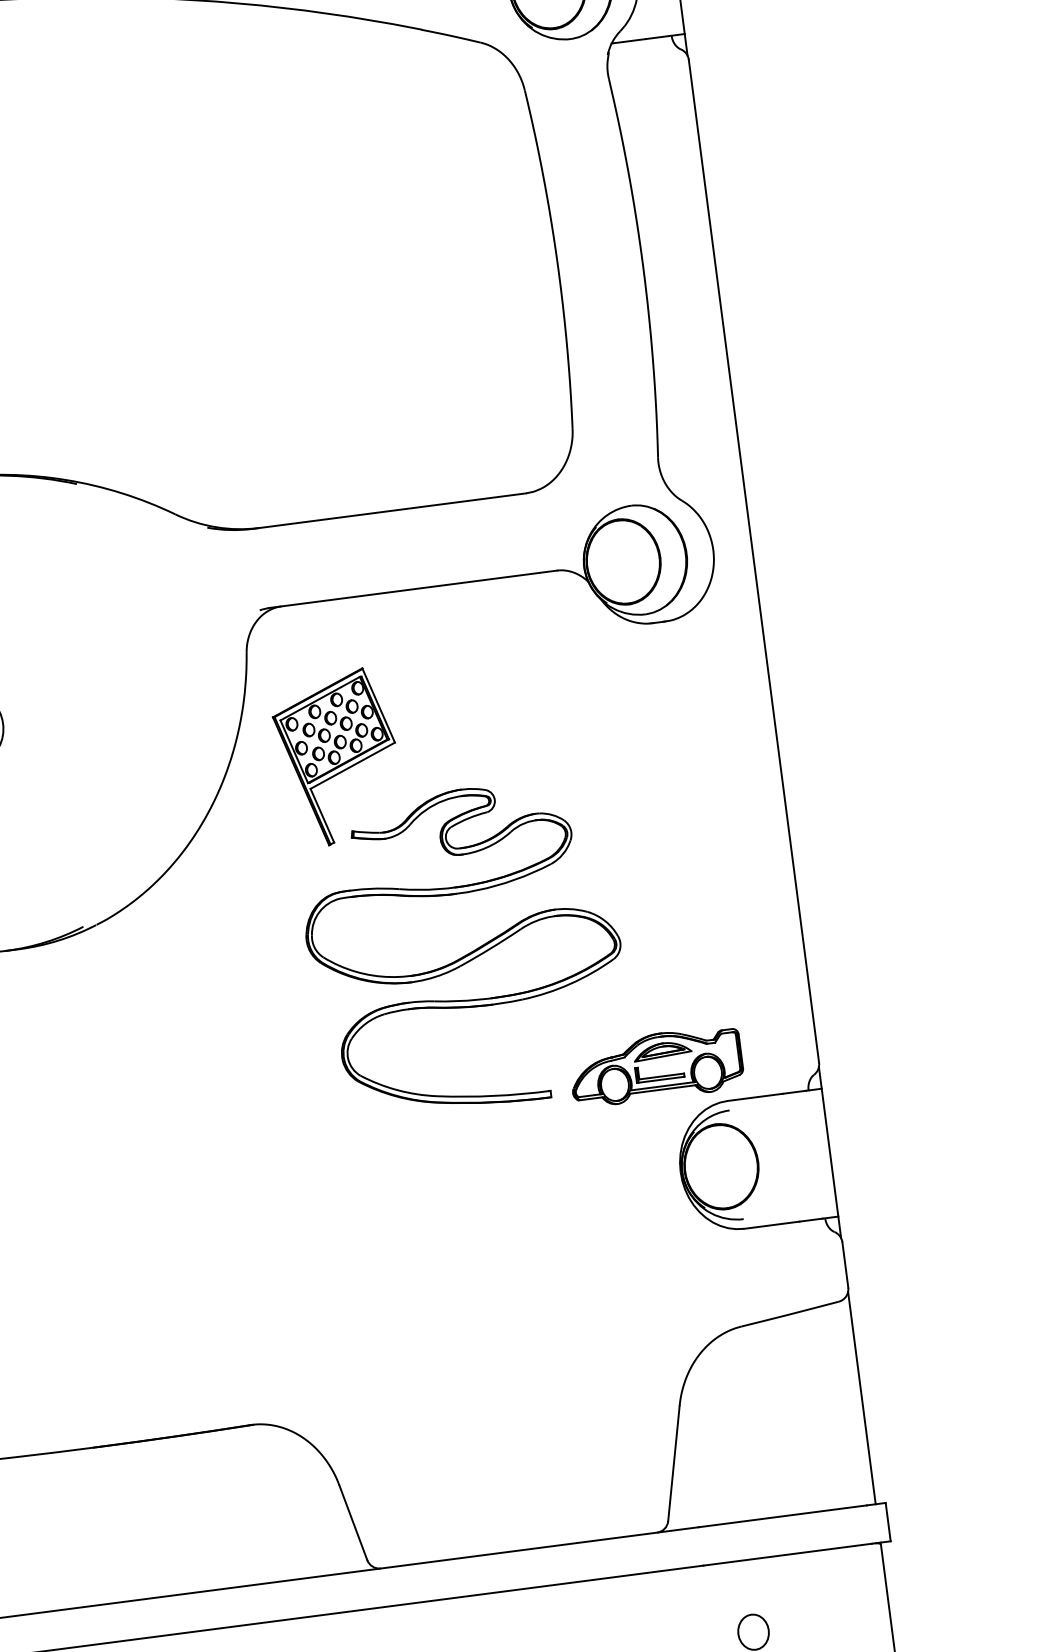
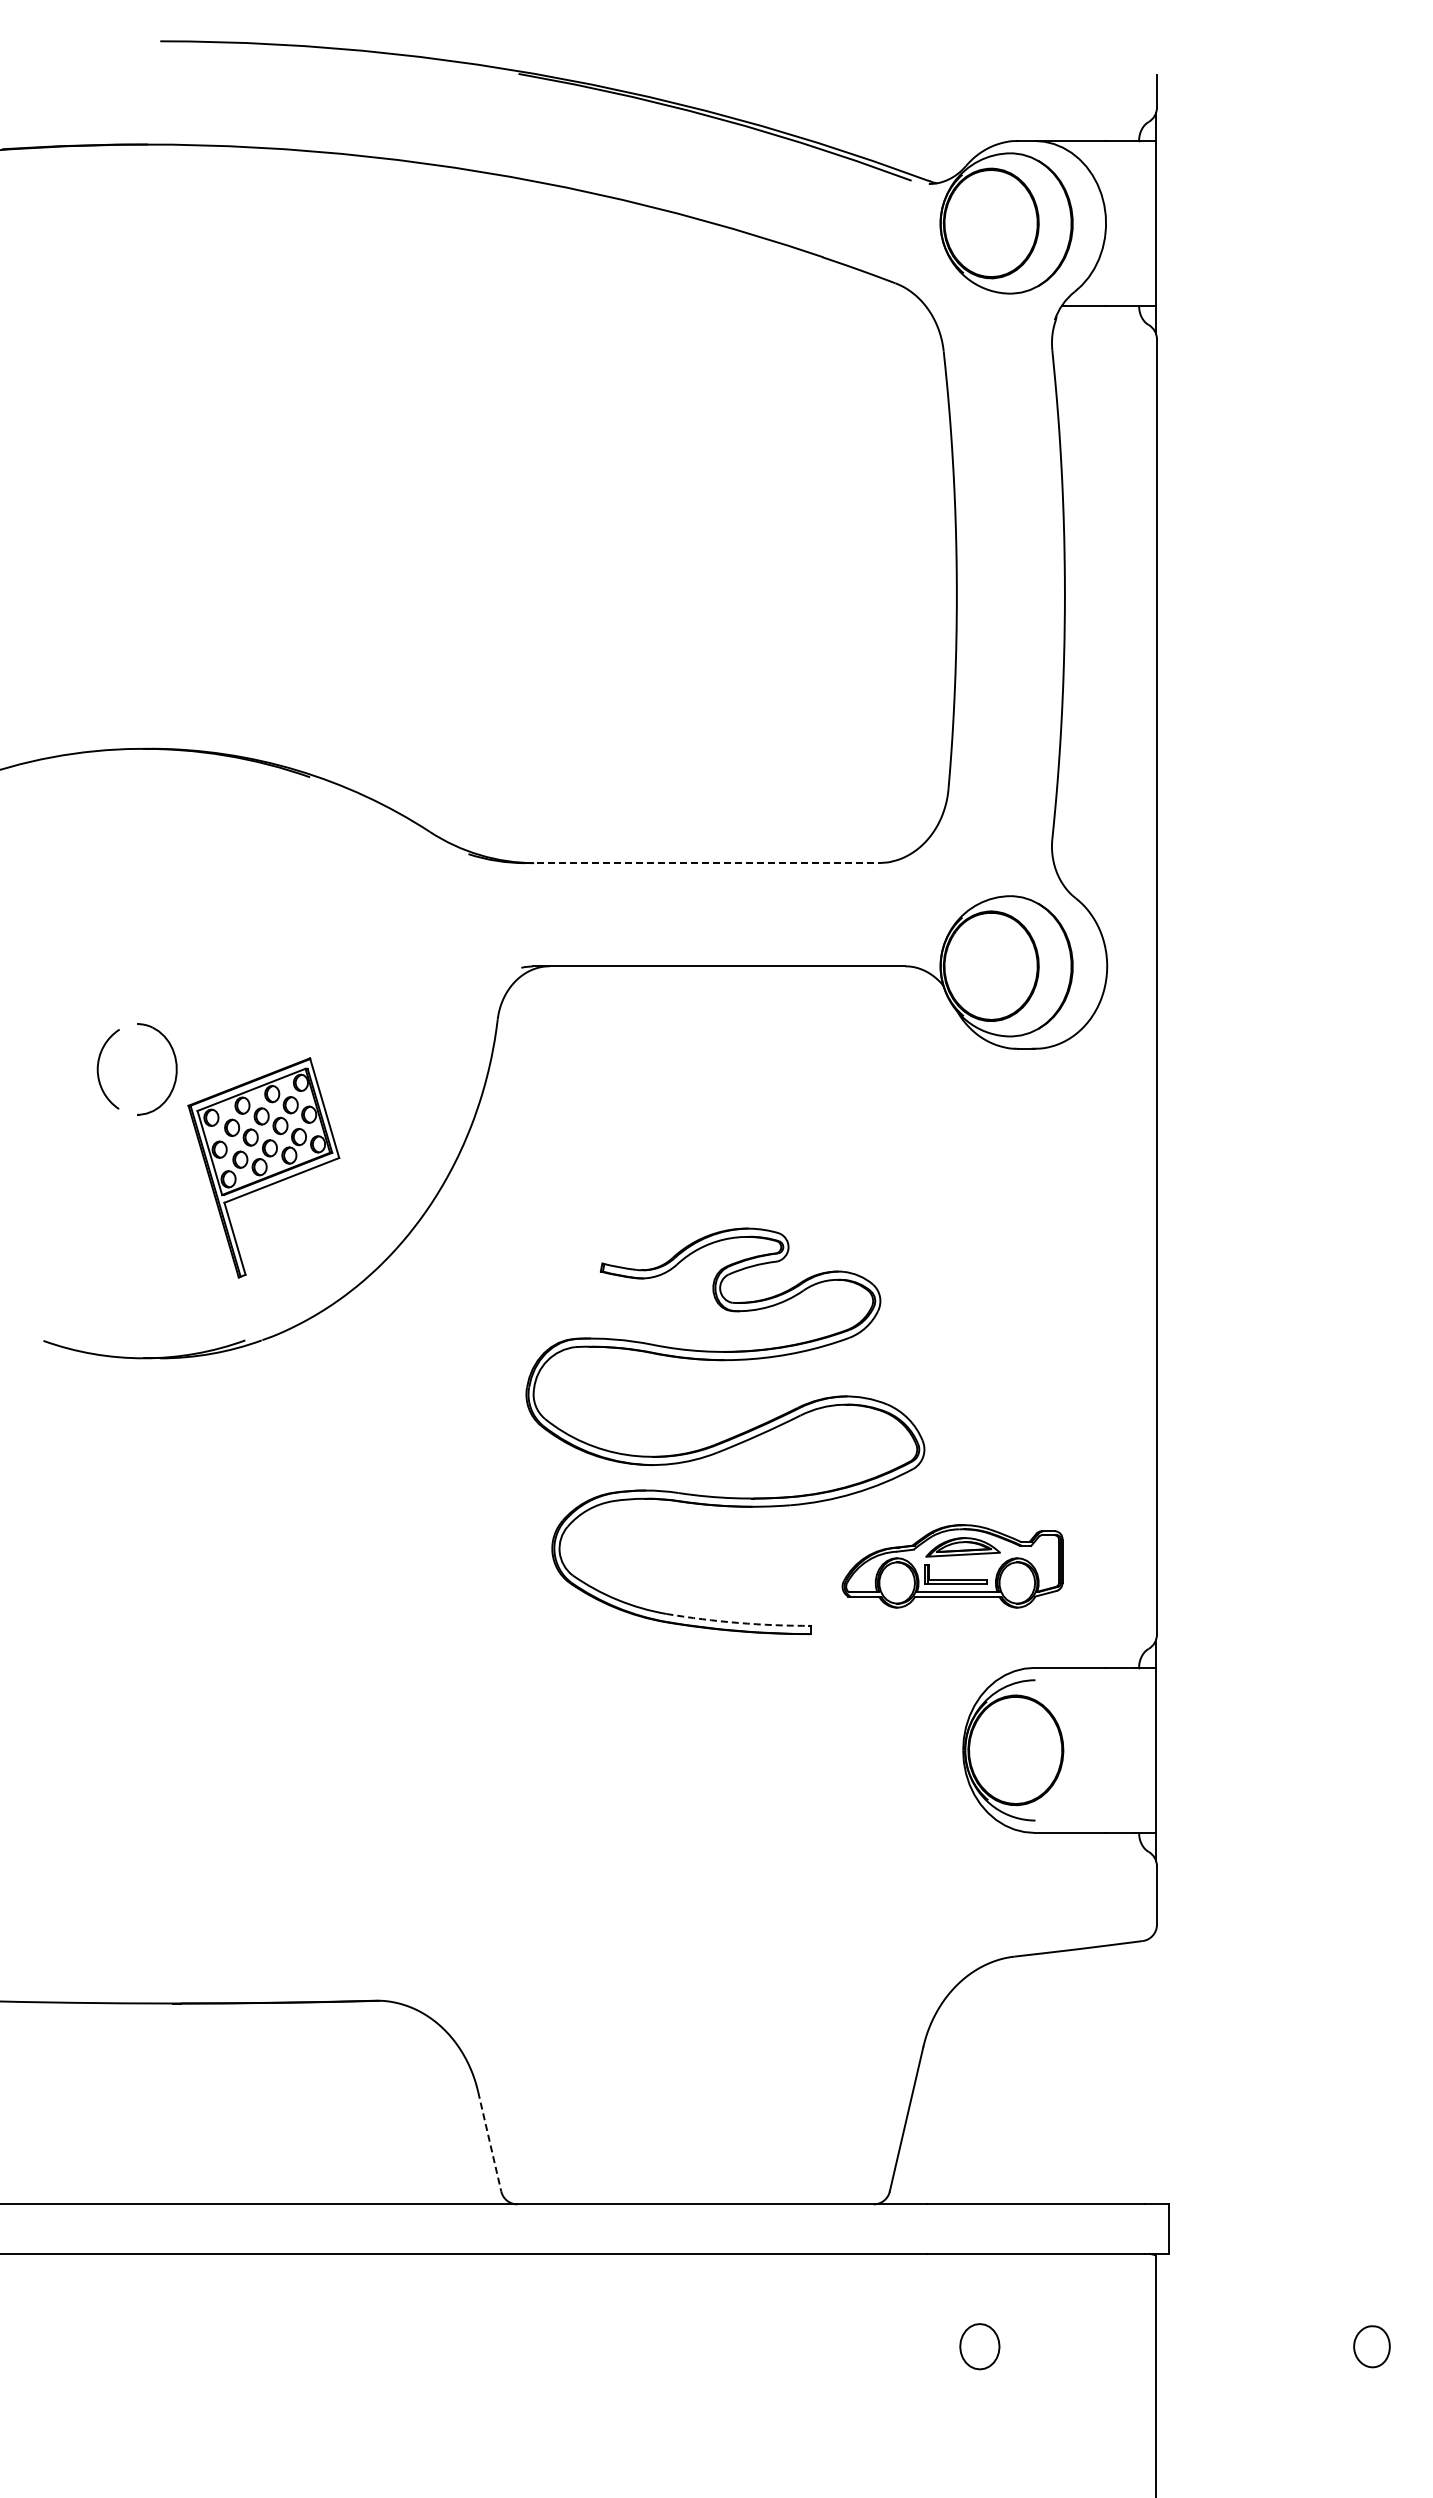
line: (389, 511) -> (702, 863), solid -> dashed
part: (337, 757) -> (263, 1167), moved
part: (656, 1066) -> (952, 1566), moved
arc: (493, 1095) -> (738, 1622), solid -> dashed
line: (862, 1398) -> (1156, 2067), removed
line: (353, 1523) -> (489, 2142), solid -> dashed

